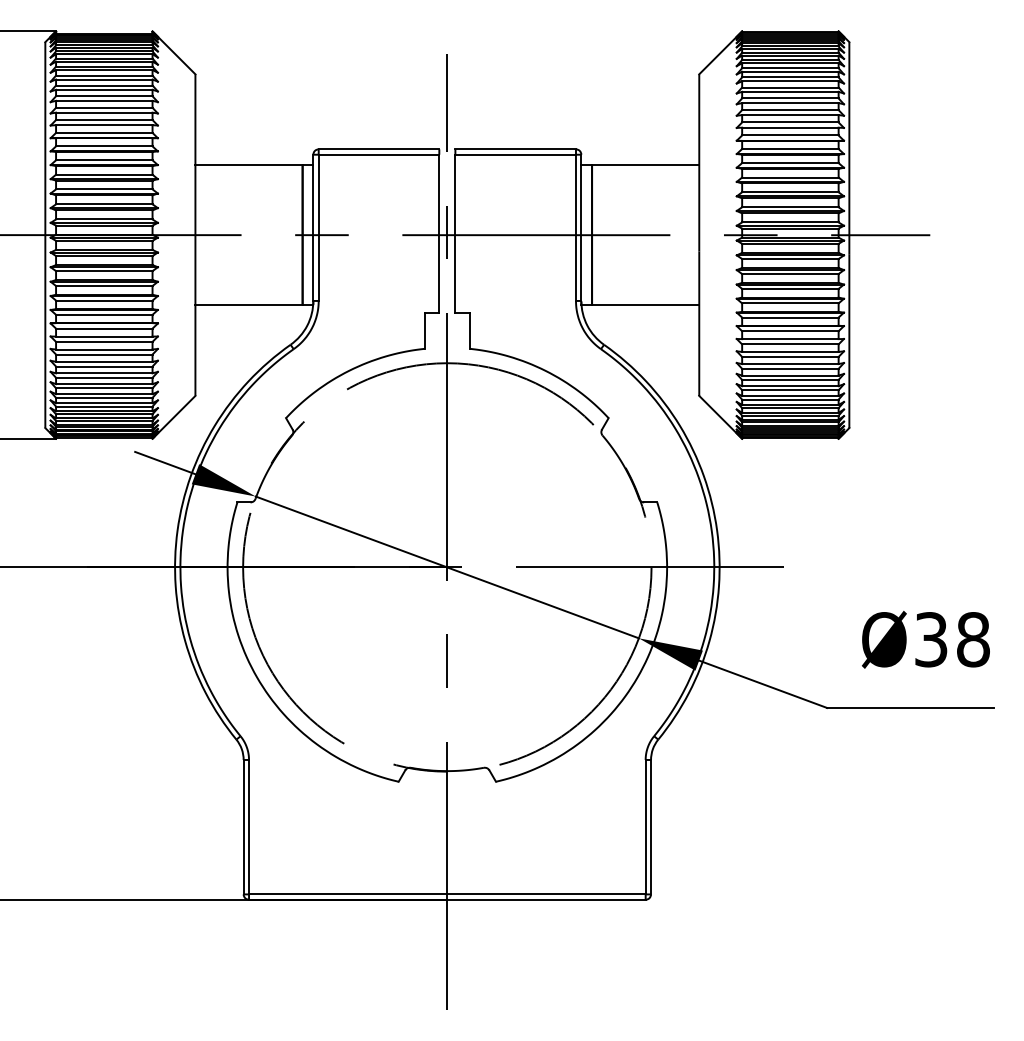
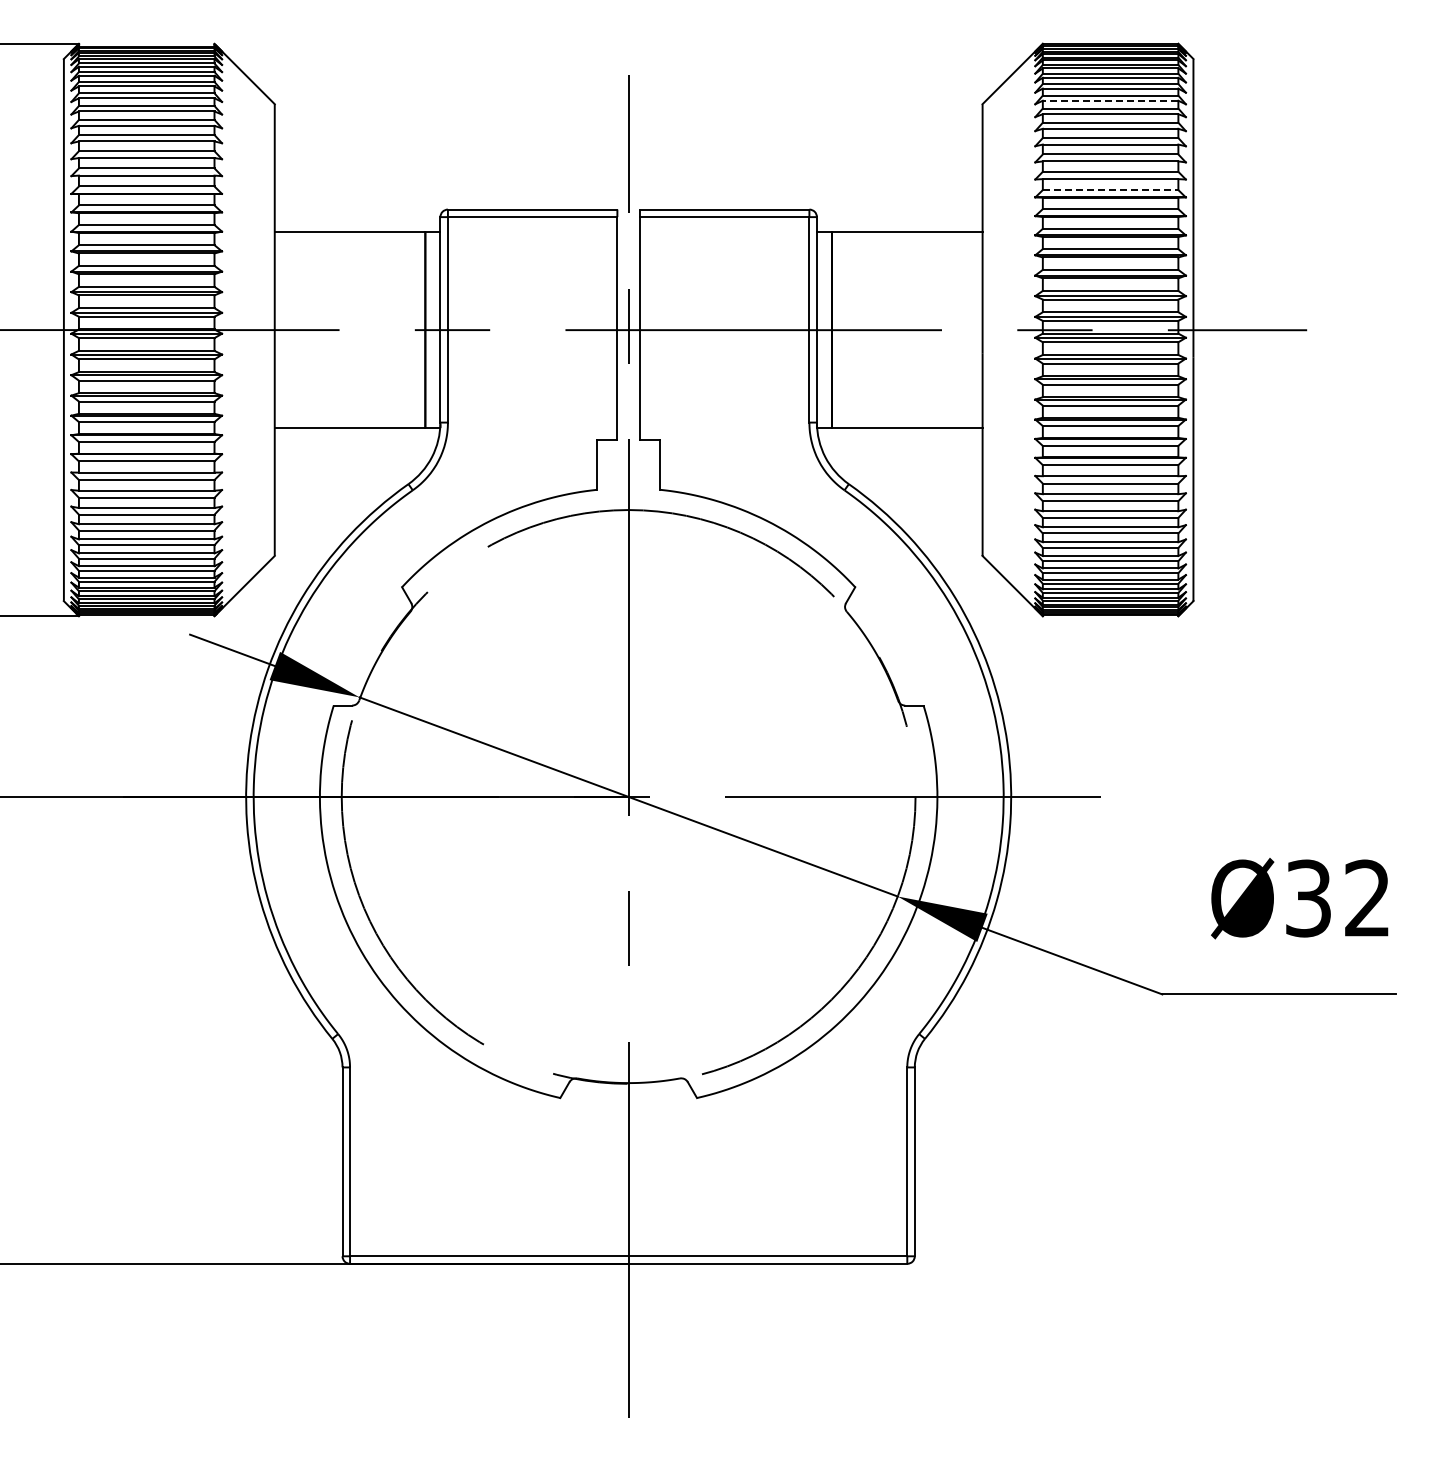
line: (790, 71) -> (1110, 100), solid -> dashed
line: (790, 135) -> (1110, 190), solid -> dashed
text: (973, 639) -> (1367, 898), Ø38 -> Ø32

